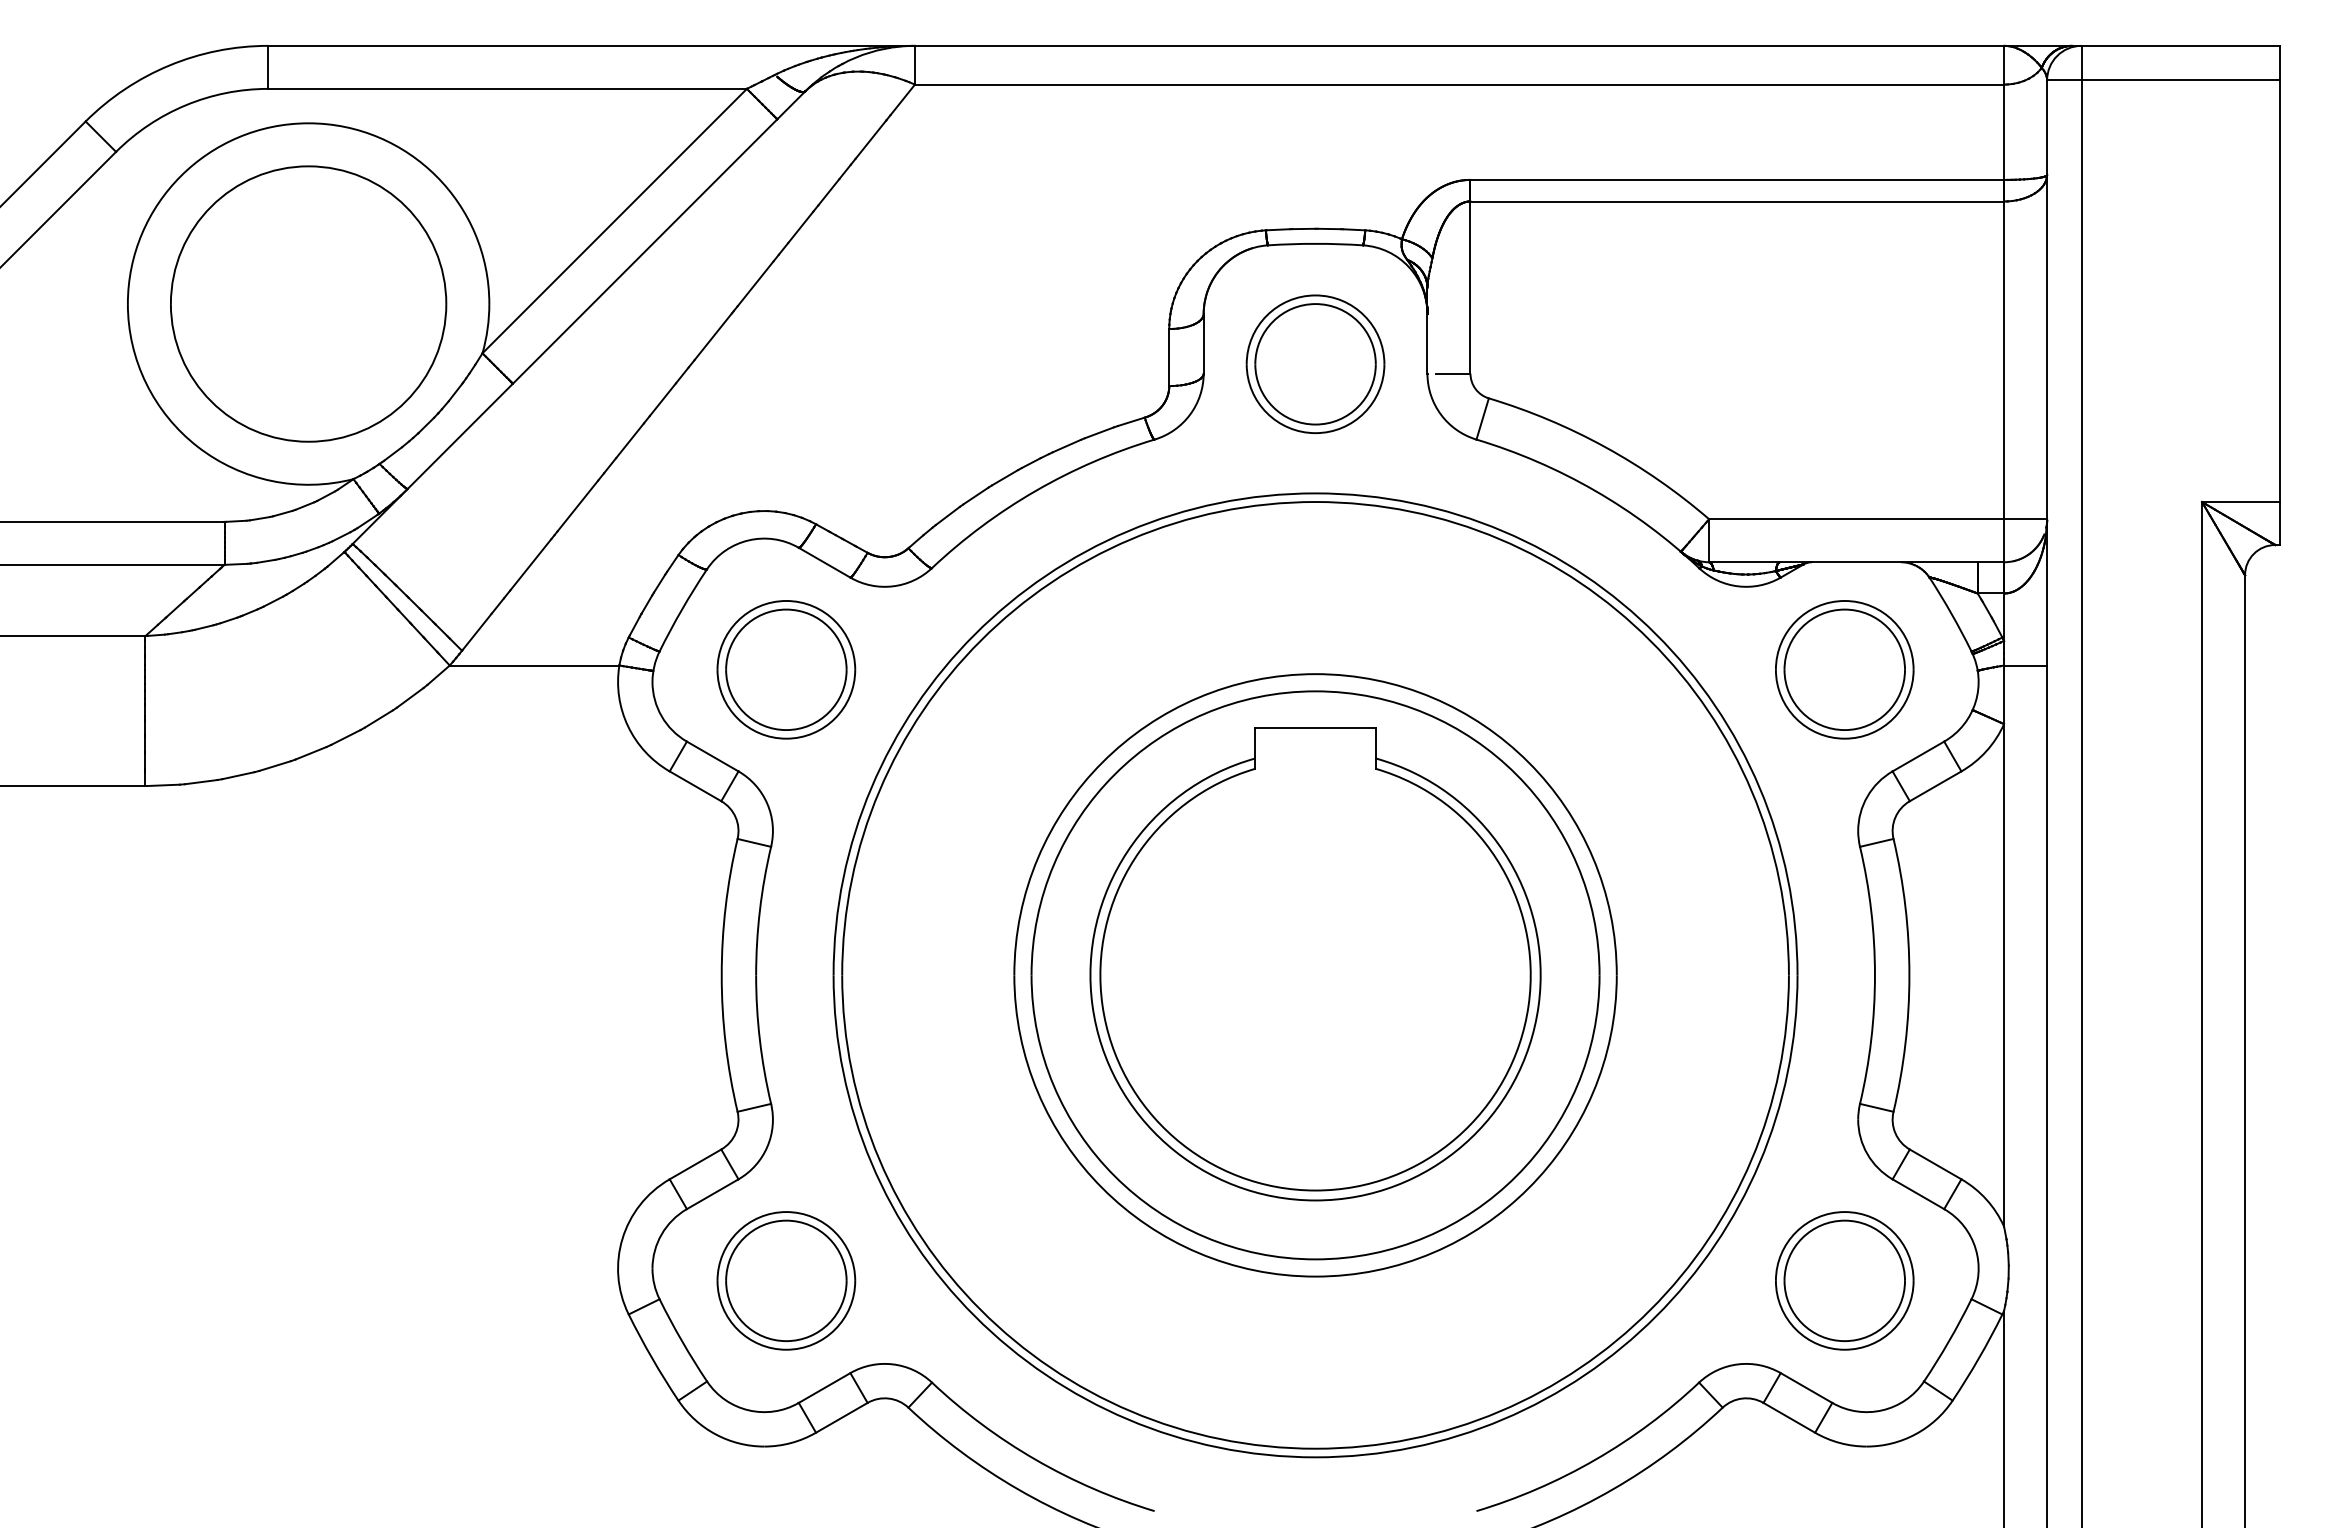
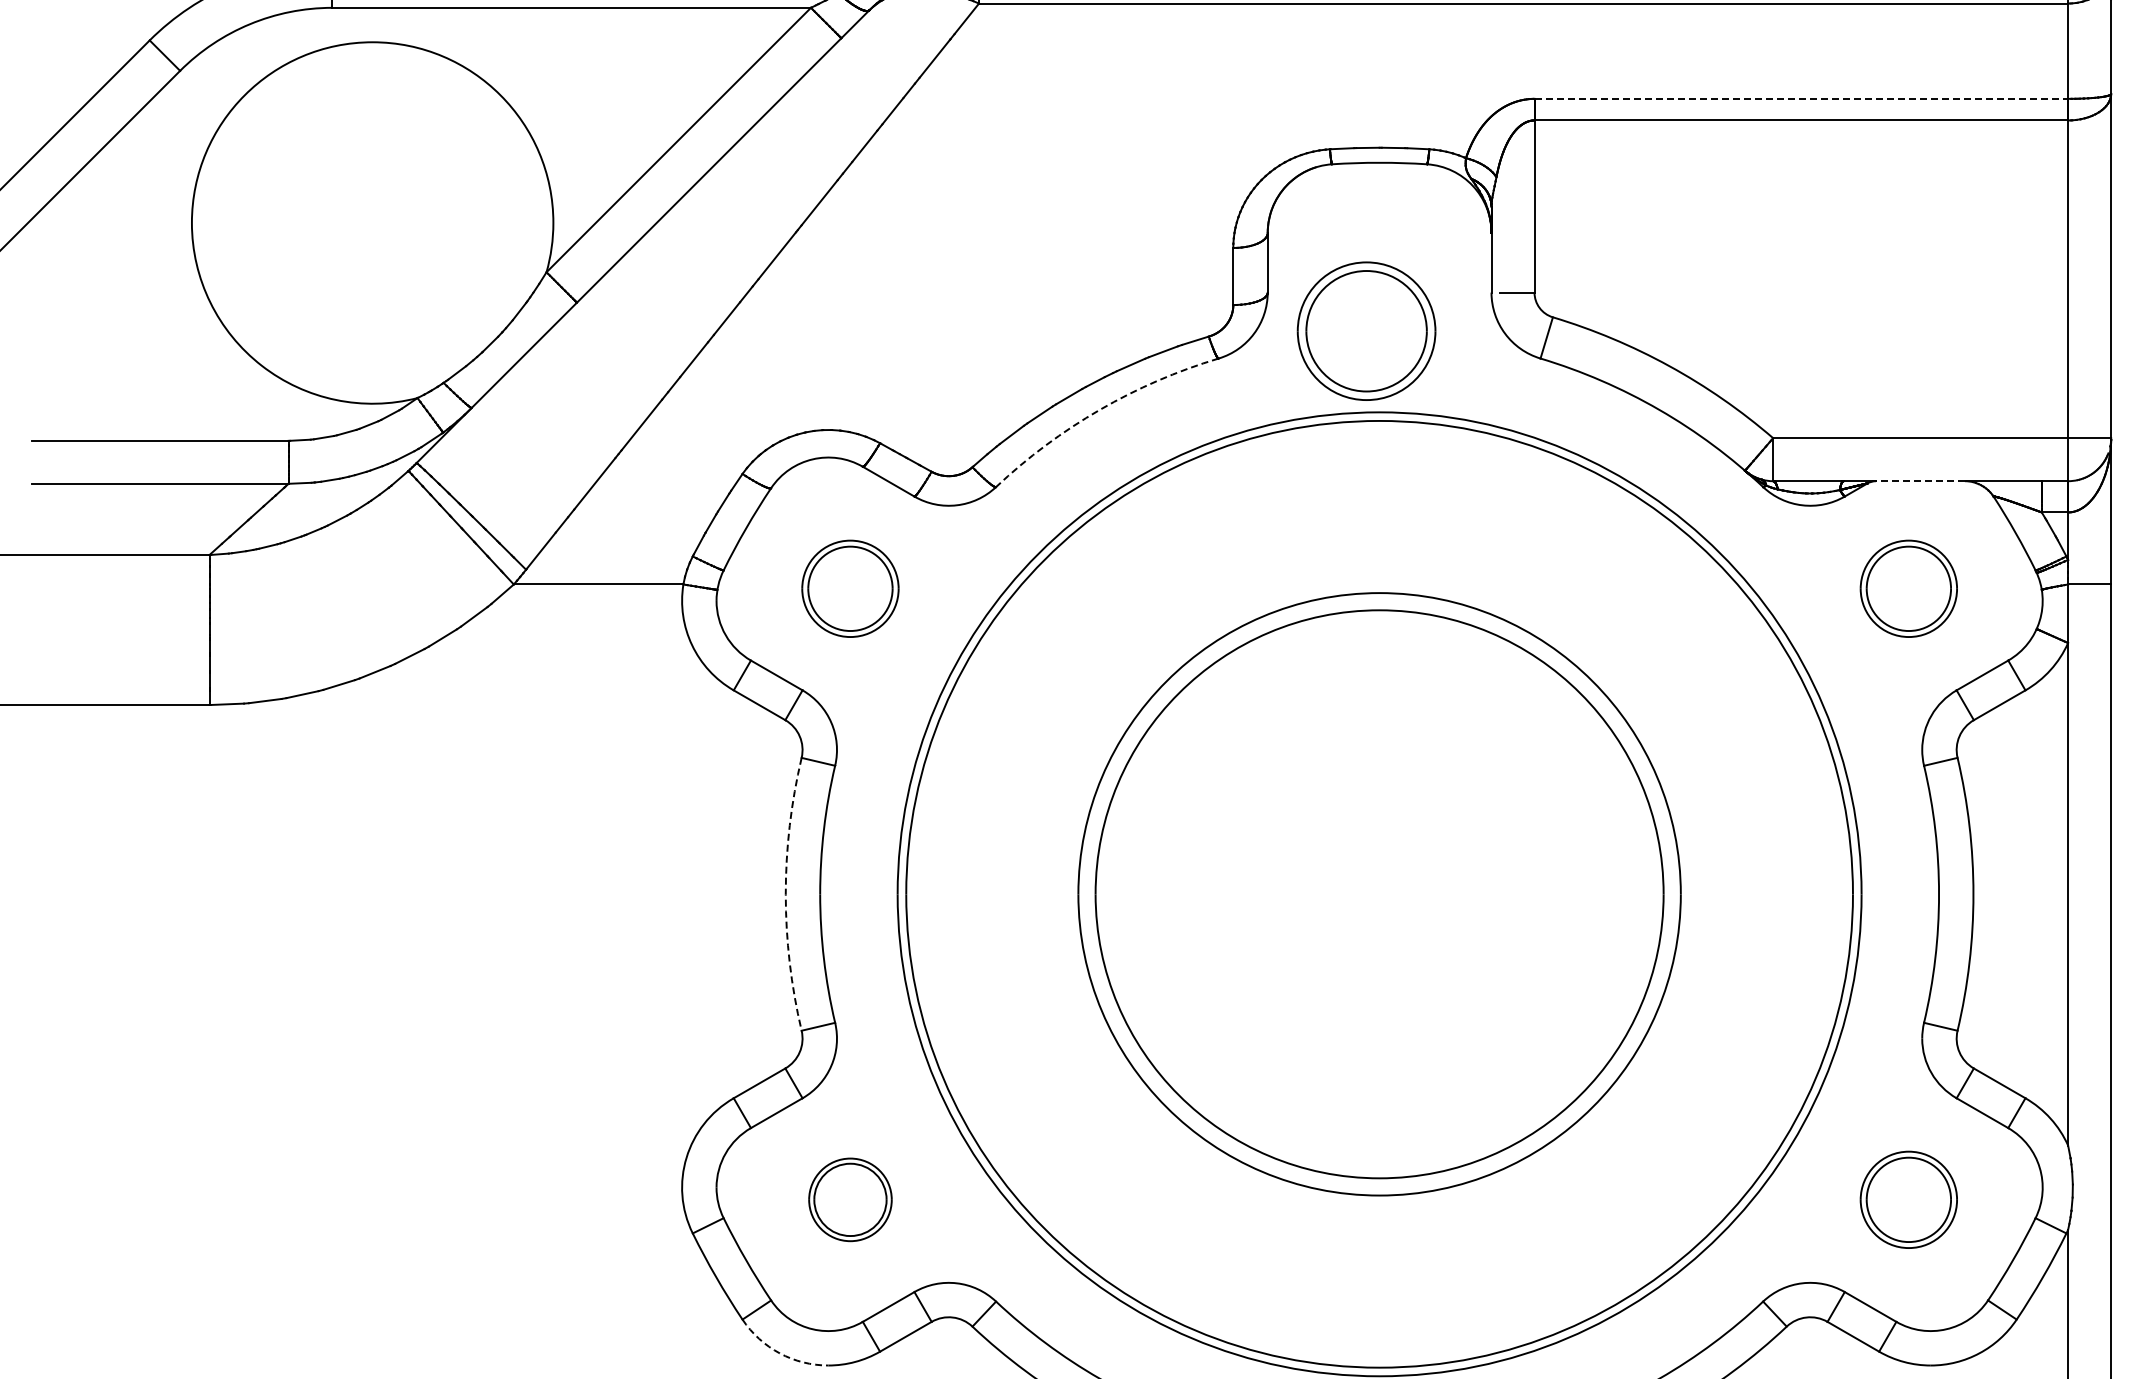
line: (1737, 179) -> (1801, 98), solid -> dashed
part: (308, 303) -> (372, 222), removed
part: (1315, 363) -> (1366, 330), moved
arc: (1035, 490) -> (1099, 409), solid -> dashed
line: (1855, 562) -> (1919, 481), solid -> dashed
part: (786, 669) -> (850, 588), size x0.7
part: (1844, 669) -> (1908, 588), size x0.7
part: (1315, 964) -> (1379, 883), removed
arc: (721, 975) -> (785, 894), solid -> dashed
part: (786, 1280) -> (850, 1199), size x0.6
part: (1844, 1280) -> (1908, 1199), size x0.7
arc: (715, 1434) -> (779, 1353), solid -> dashed

